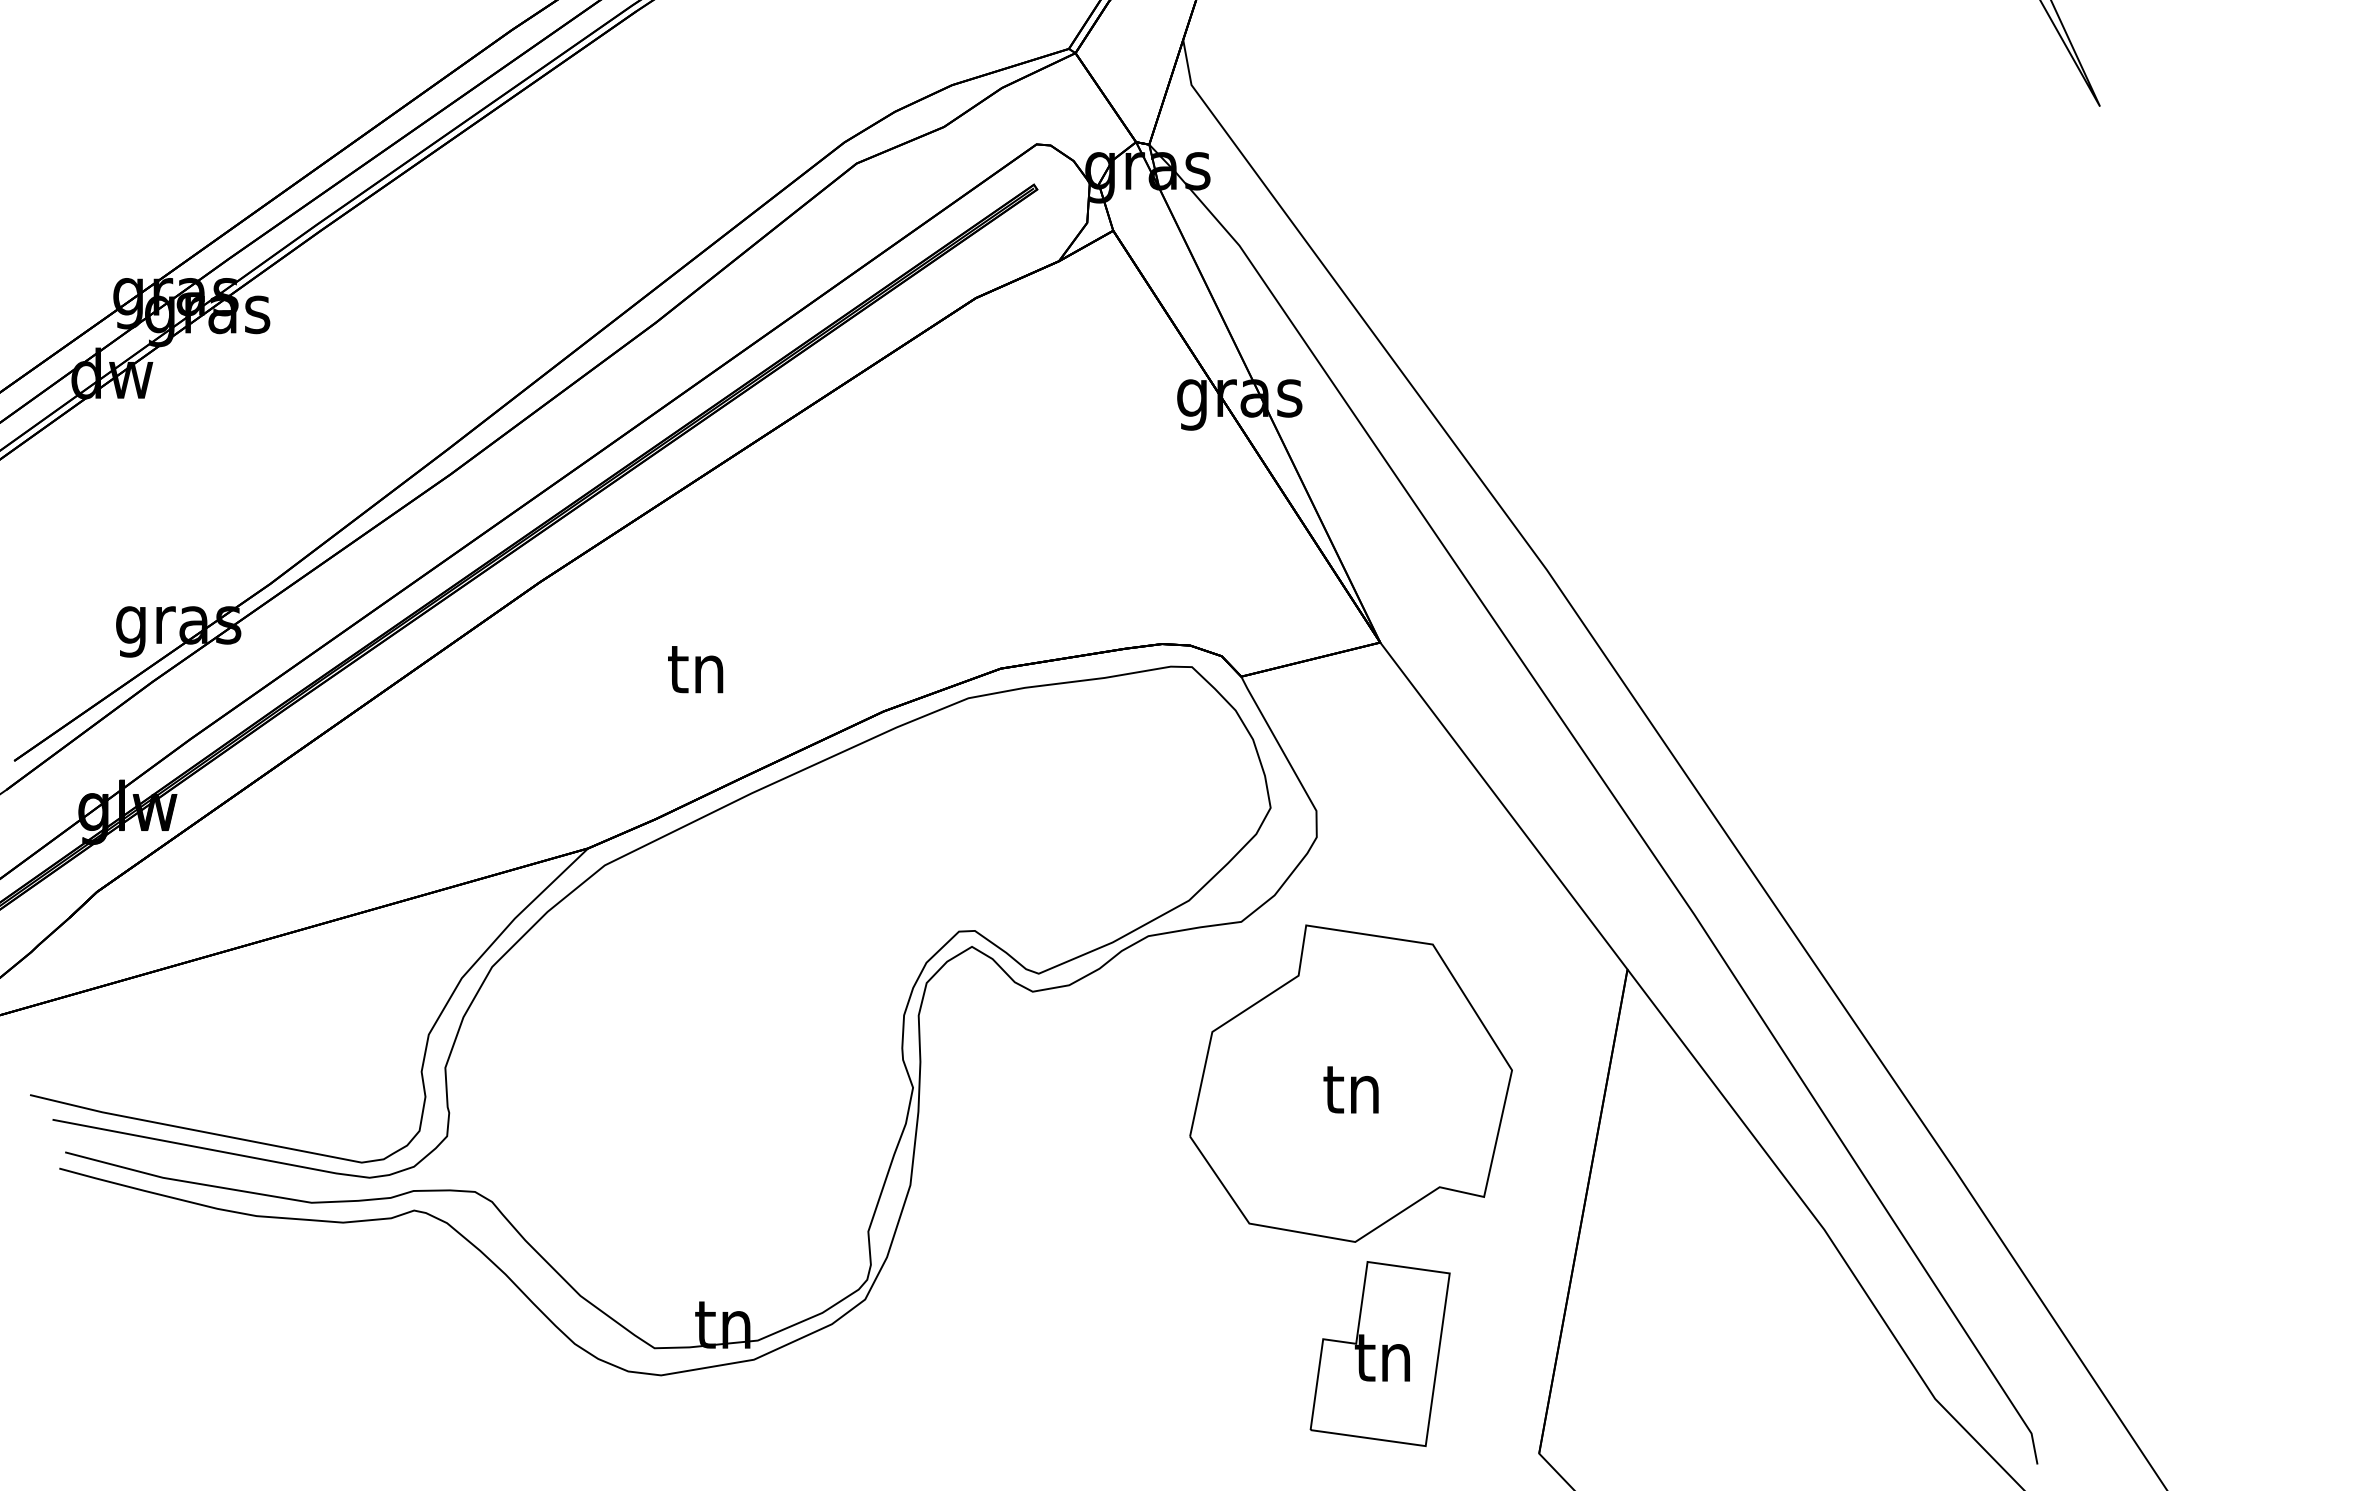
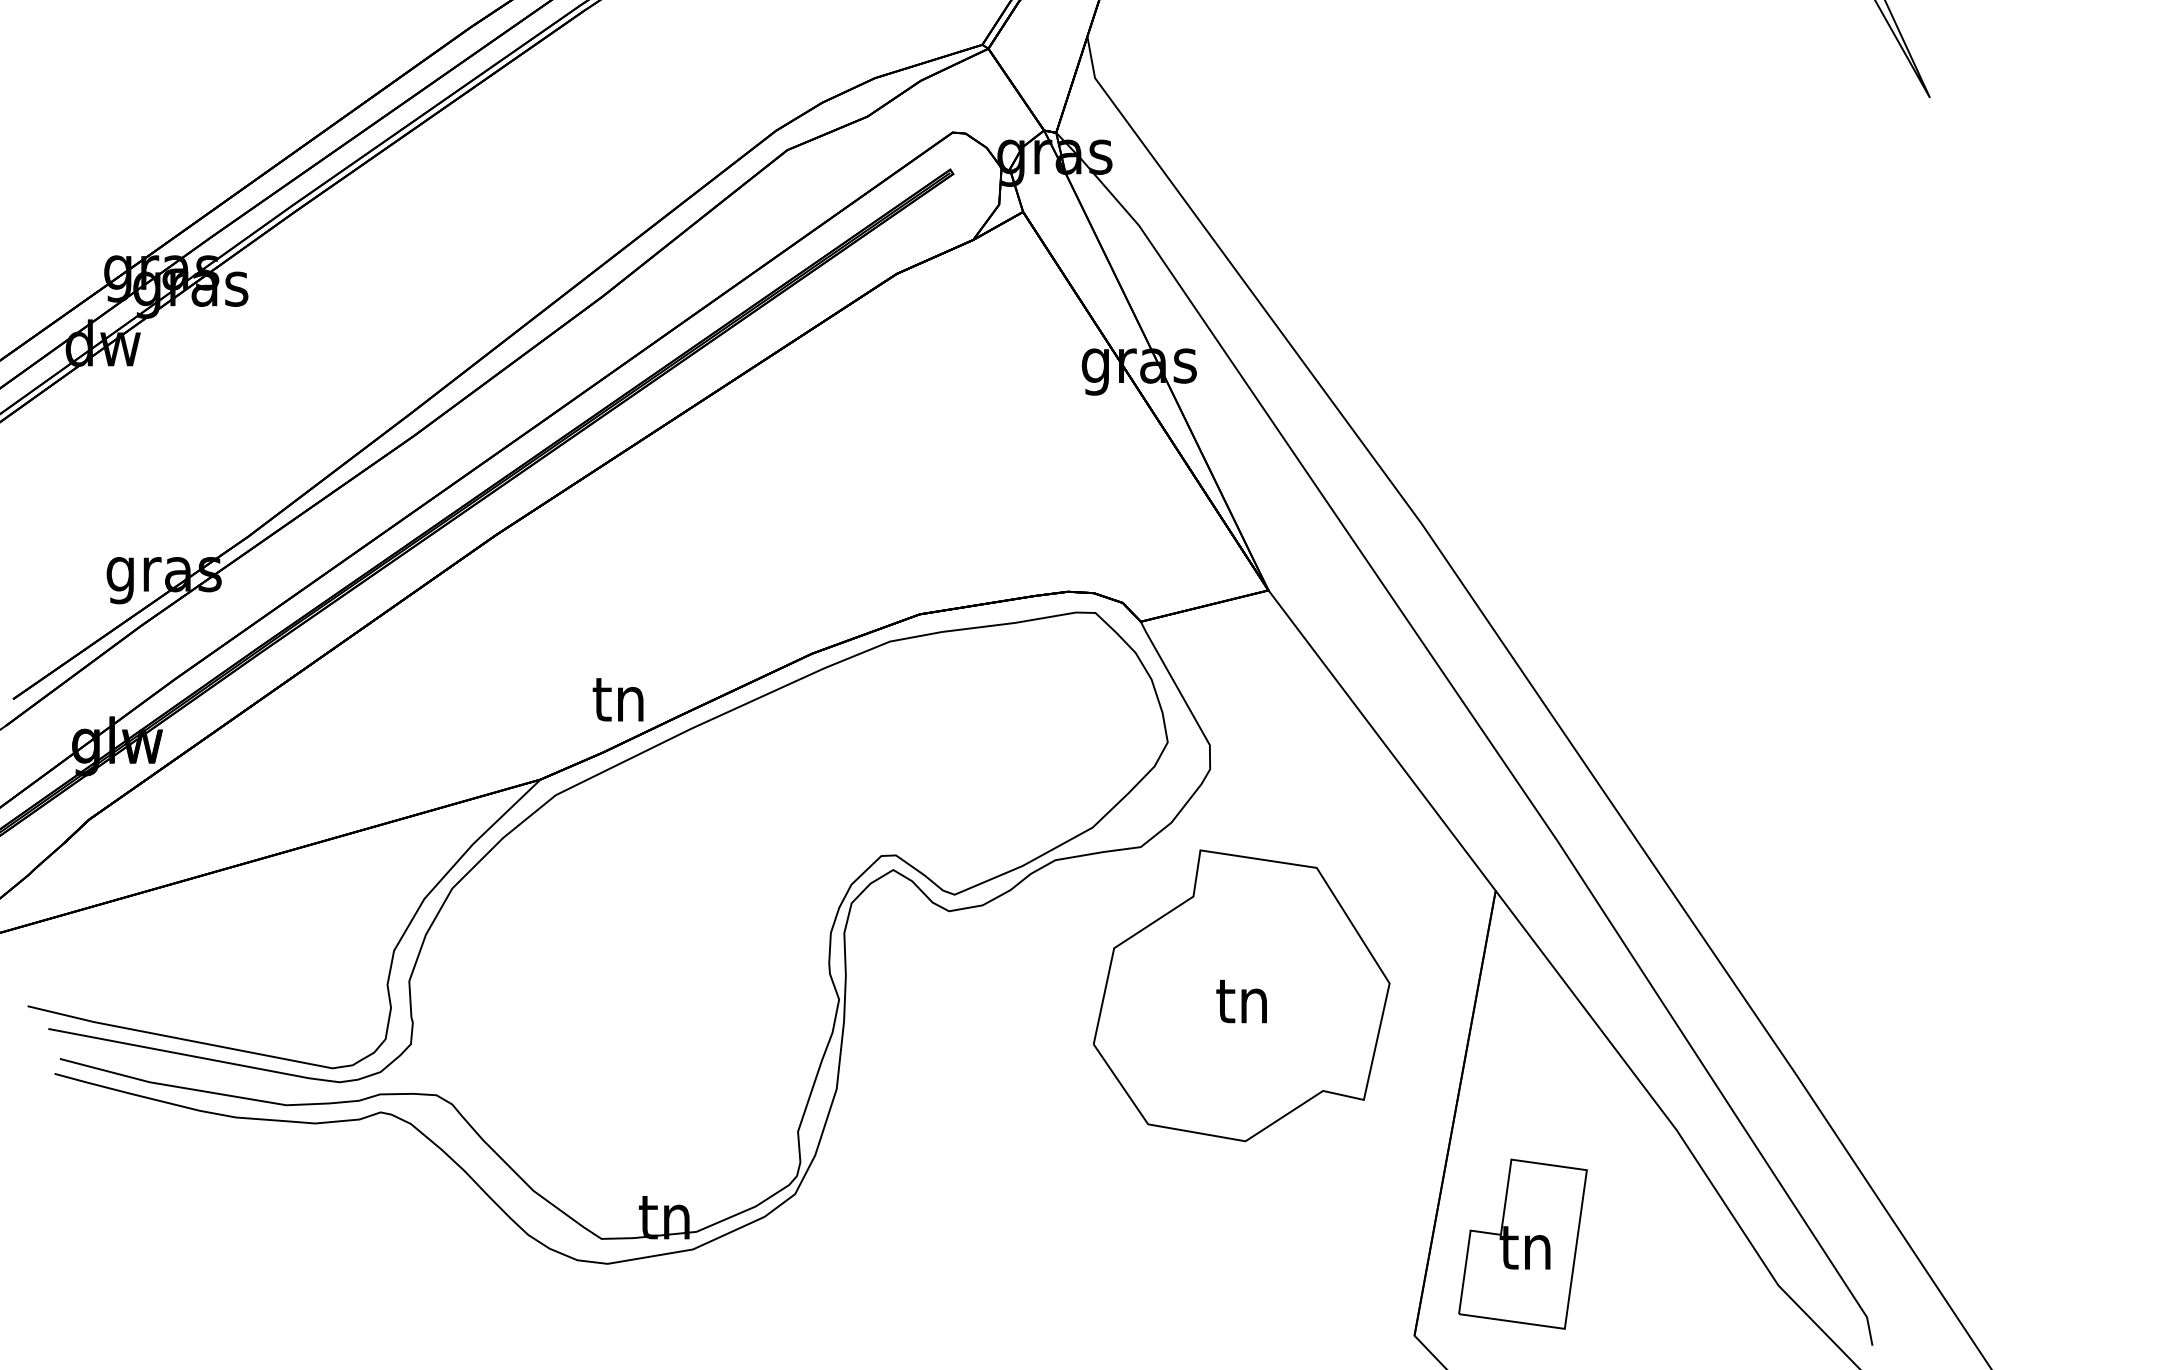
text: (695, 669) -> (618, 699), moved
part: (1379, 1353) -> (1522, 1243), moved

